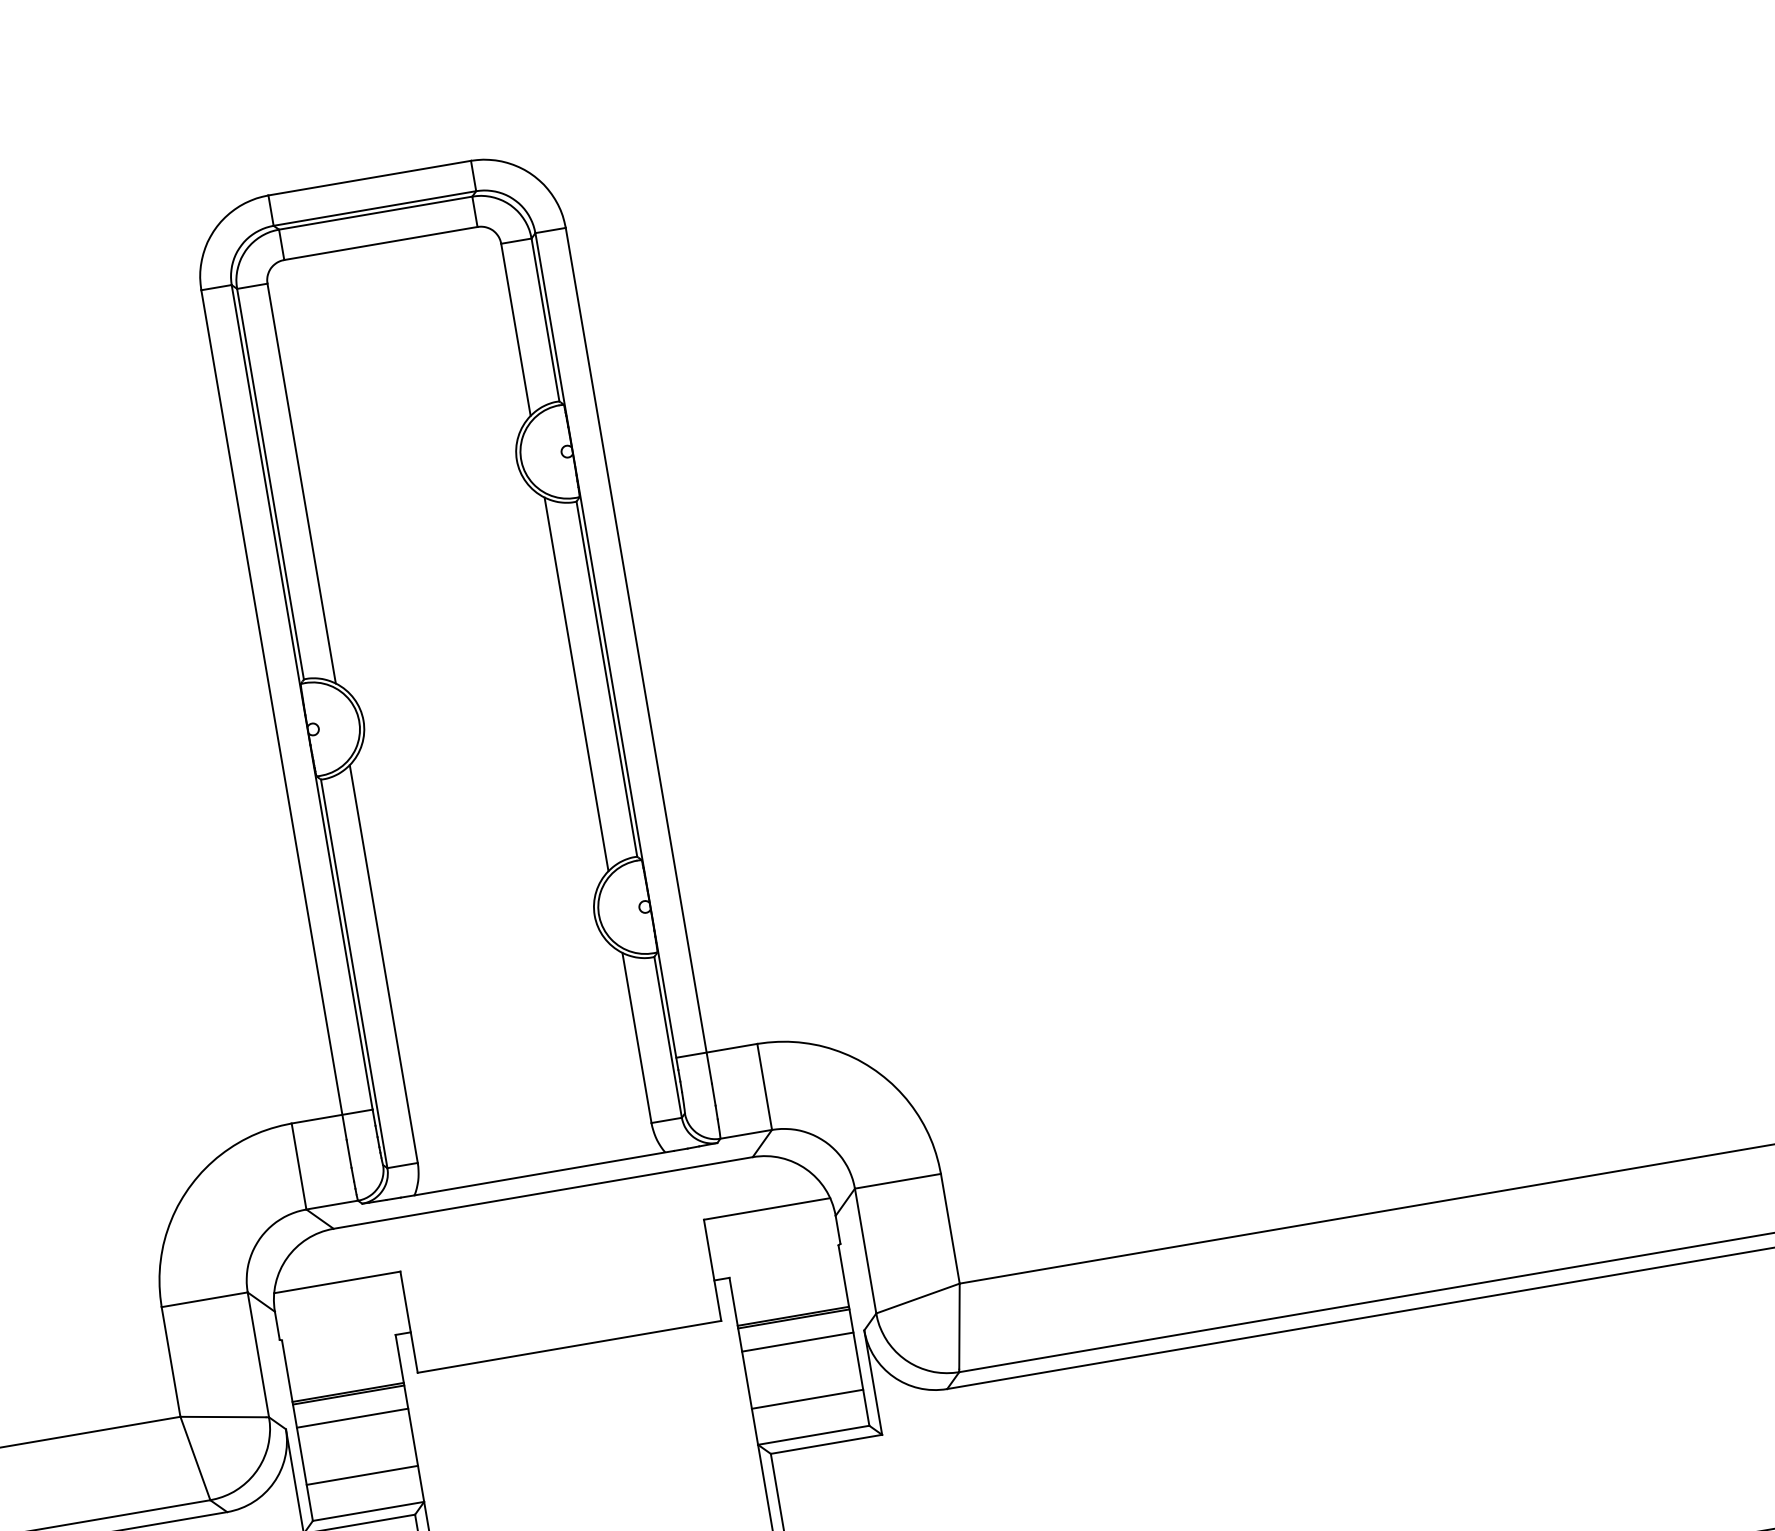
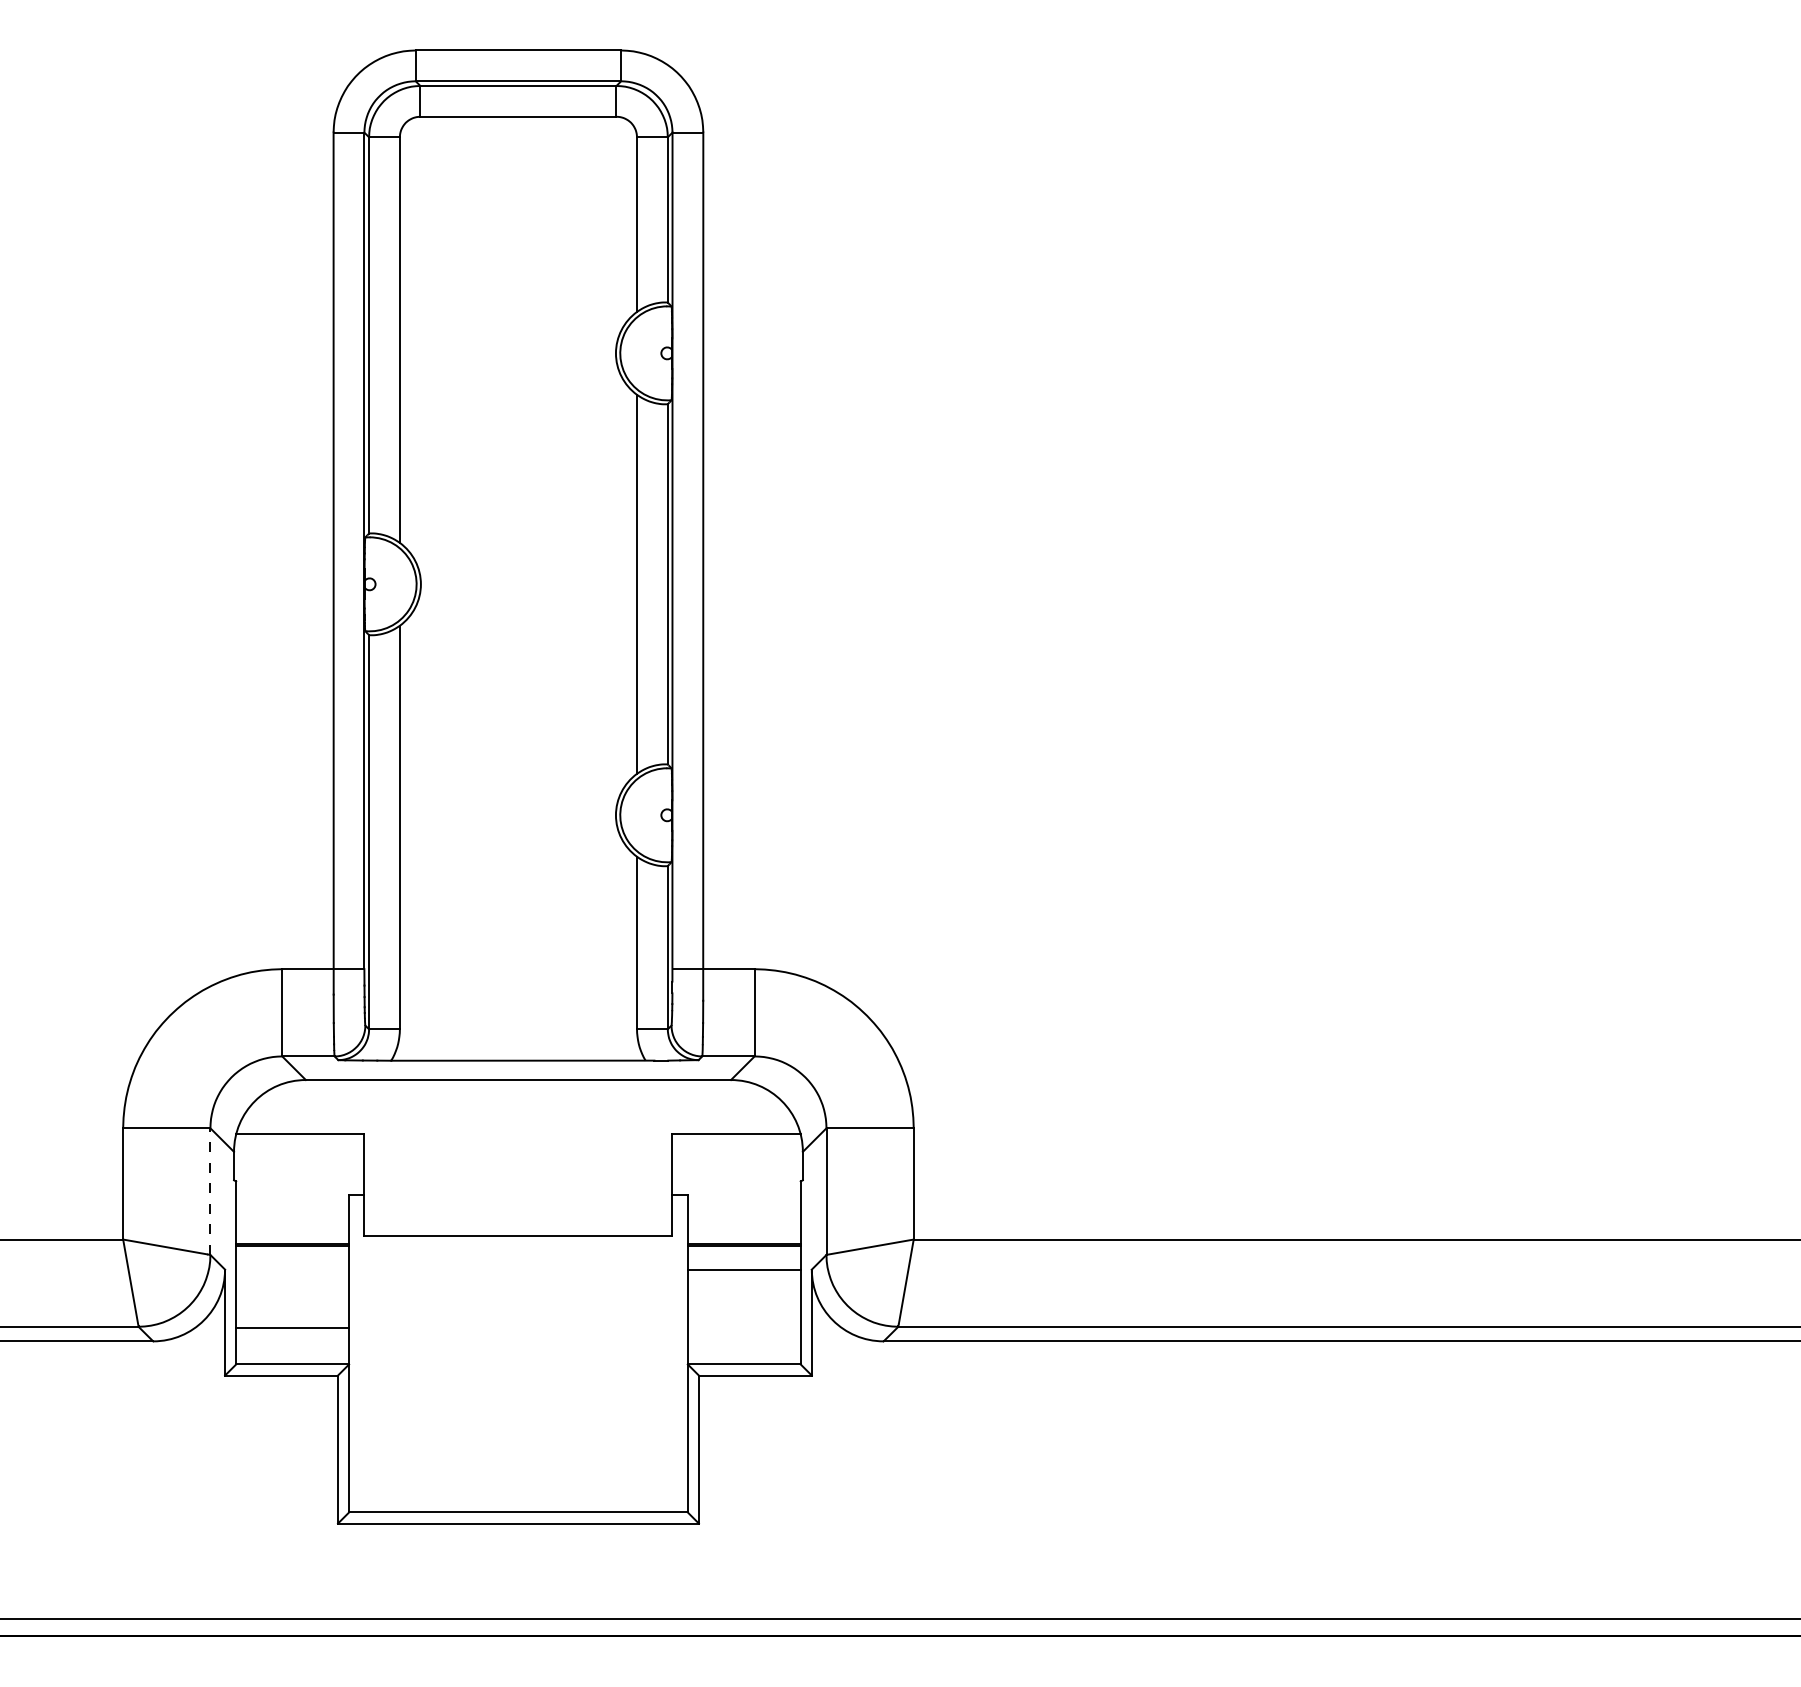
line: (258, 1354) -> (210, 1191), solid -> dashed
line: (806, 1398) -> (743, 1327), removed
line: (352, 1417) -> (292, 1269), removed

